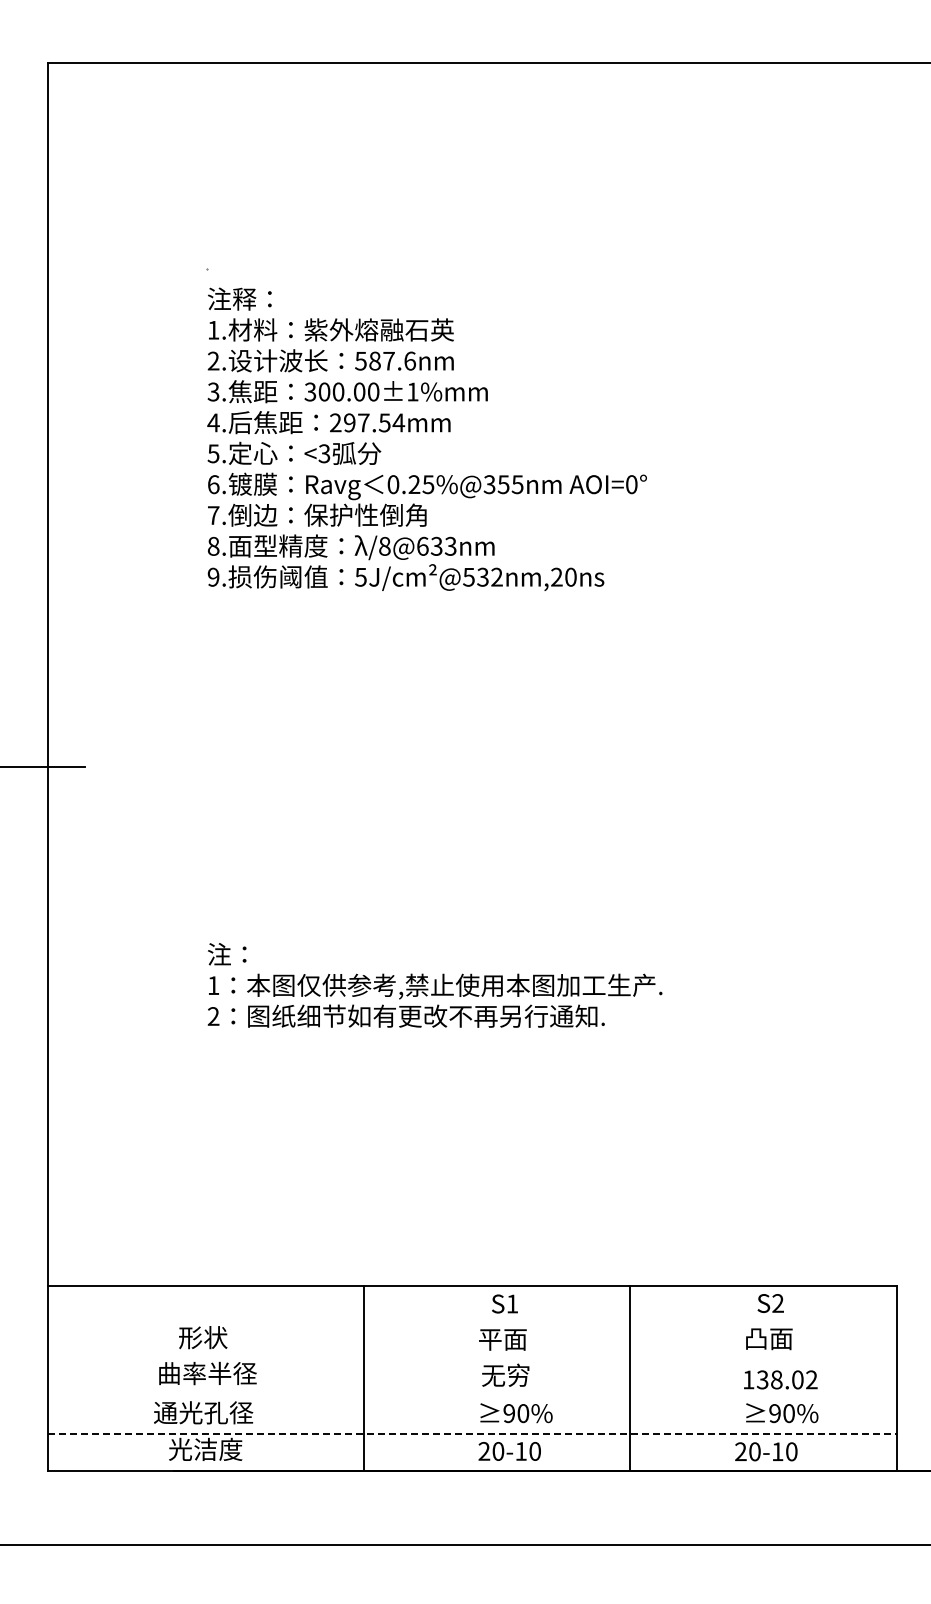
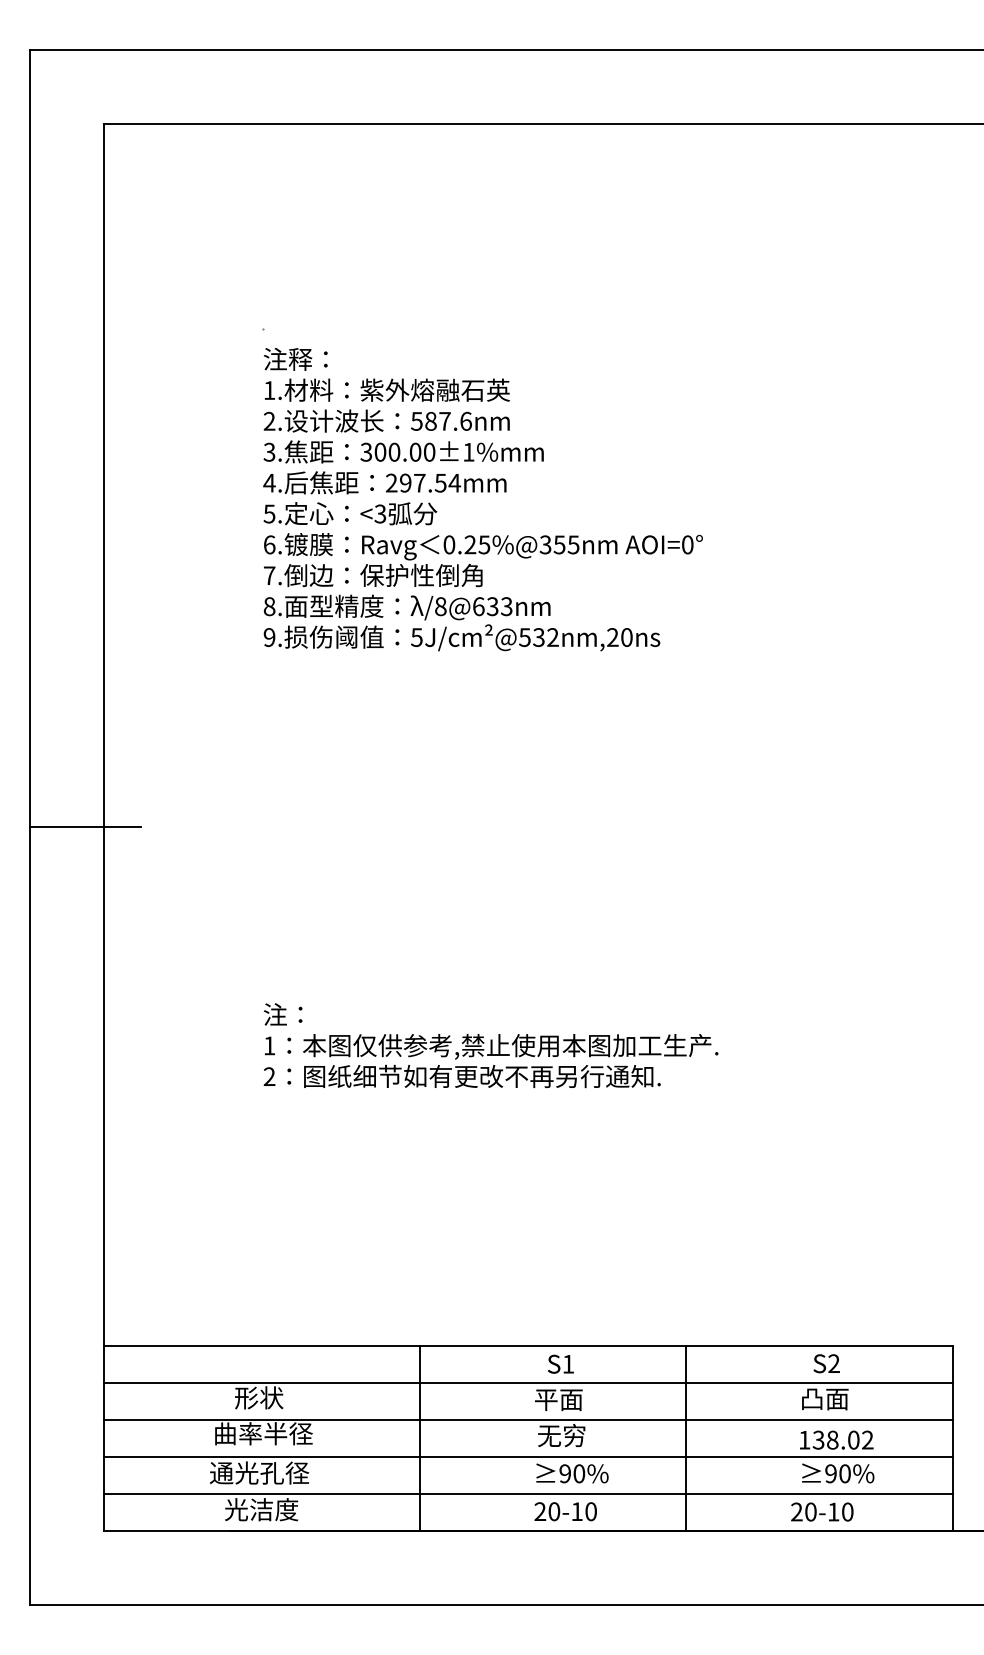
line: (471, 1323) -> (527, 1383), added
line: (471, 1360) -> (527, 1420), added
line: (471, 1397) -> (527, 1457), added
line: (472, 1434) -> (528, 1494), dashed -> solid

